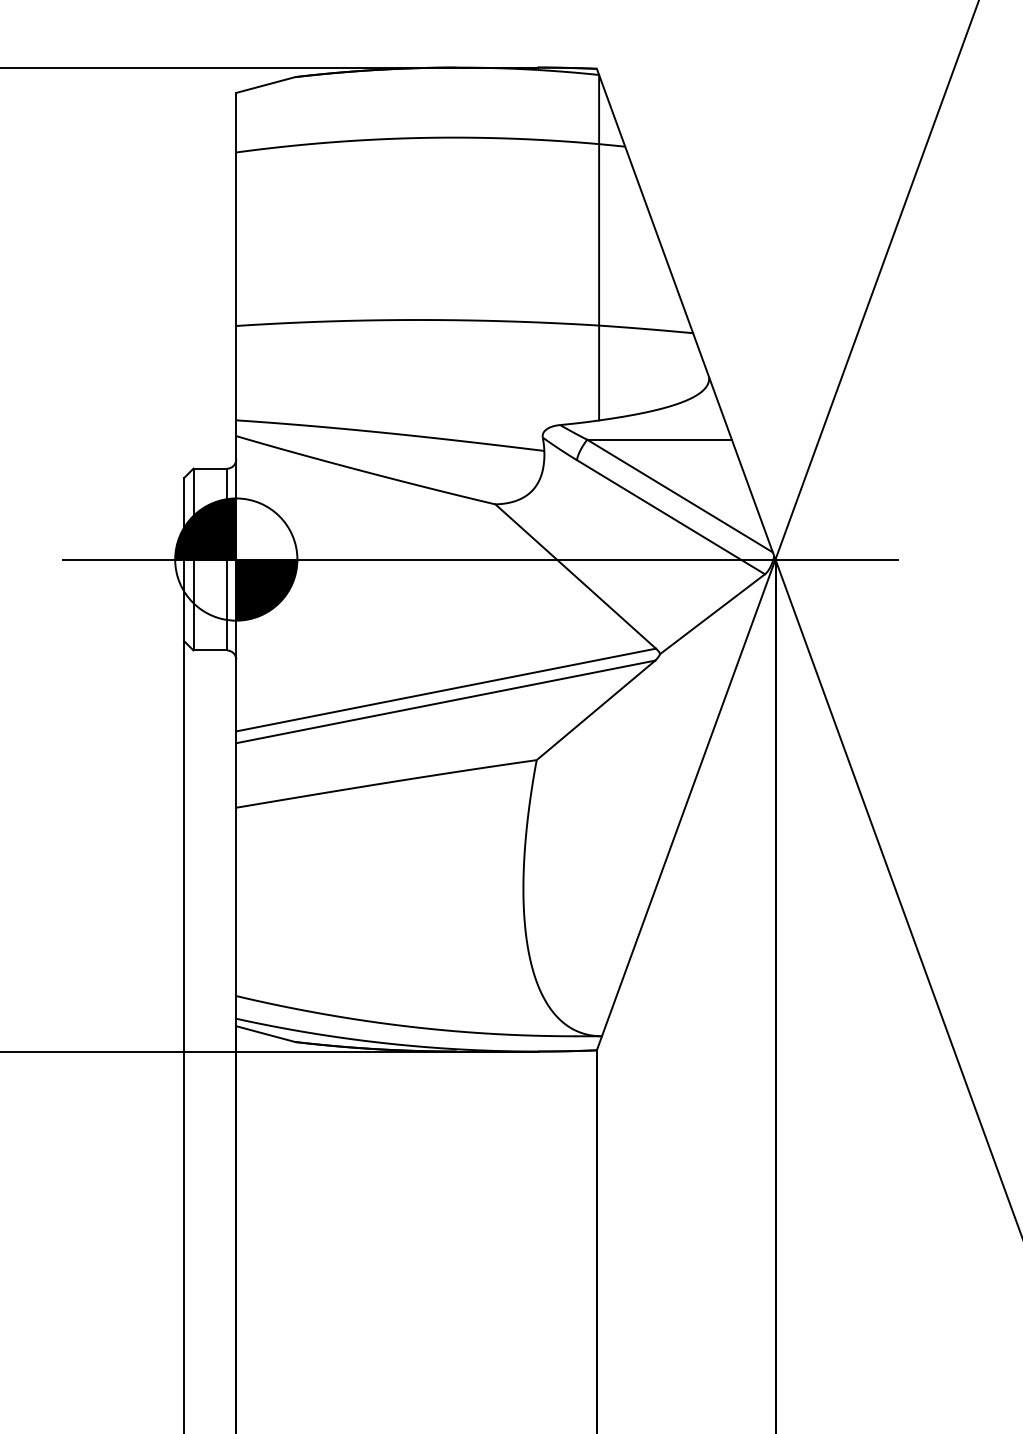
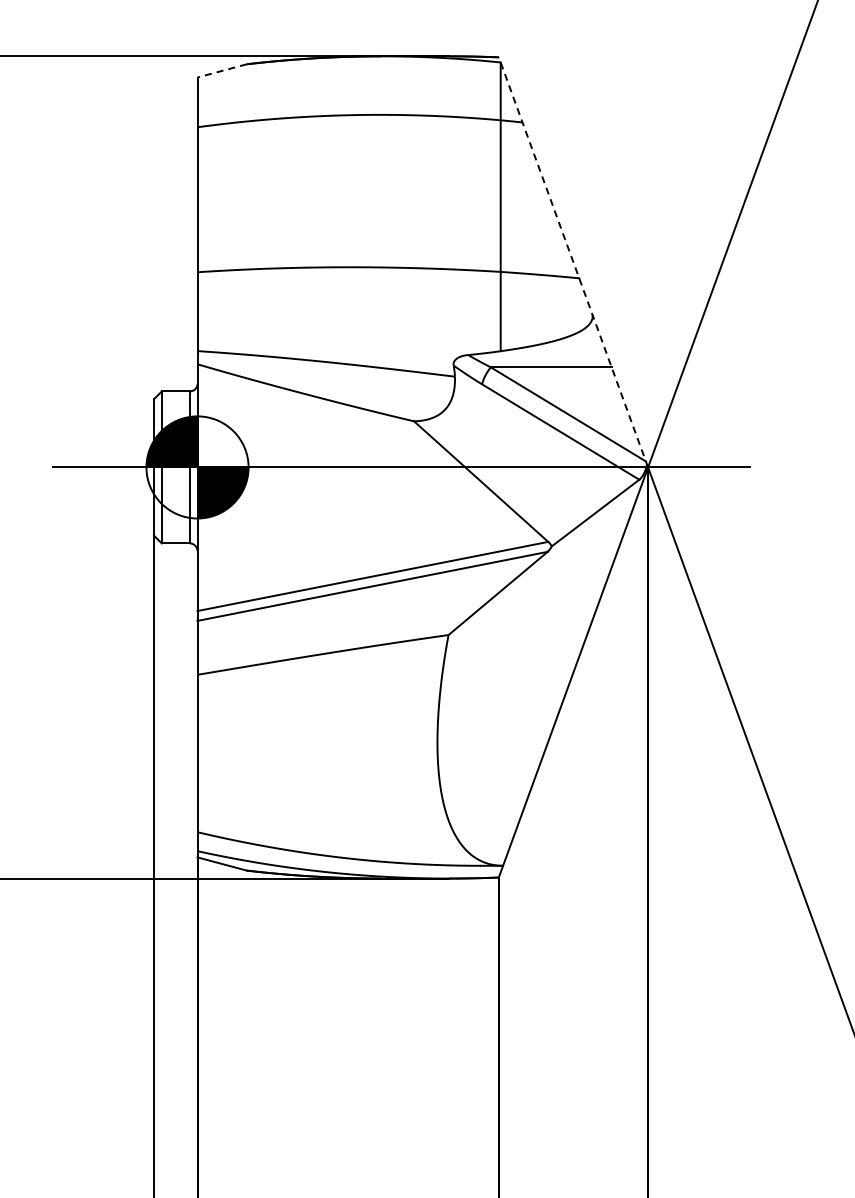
line: (266, 84) -> (222, 70), solid -> dashed
line: (686, 313) -> (573, 261), solid -> dashed

